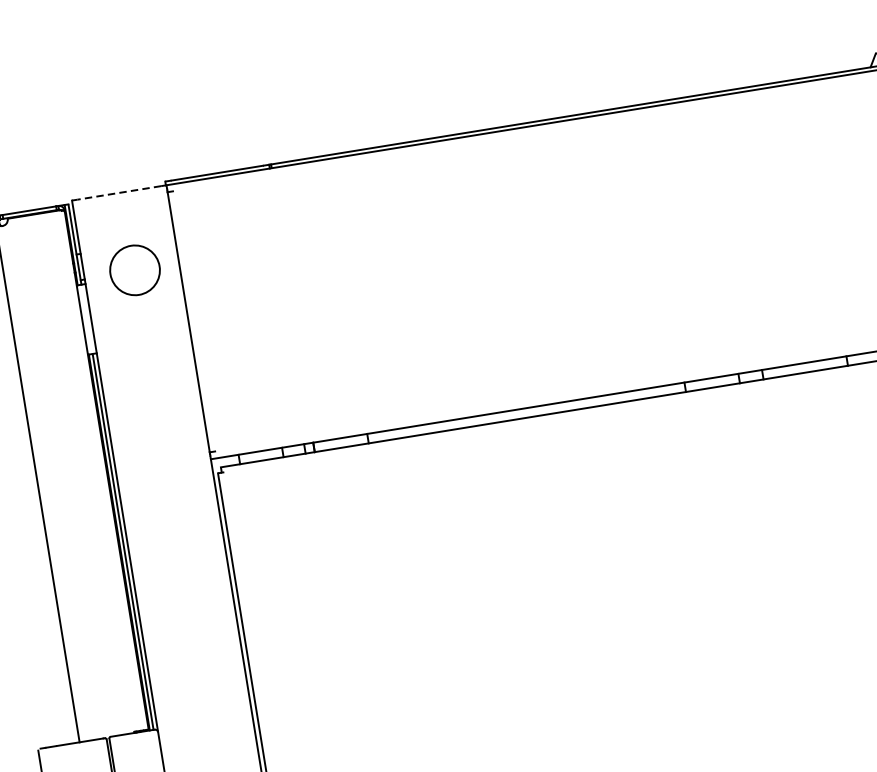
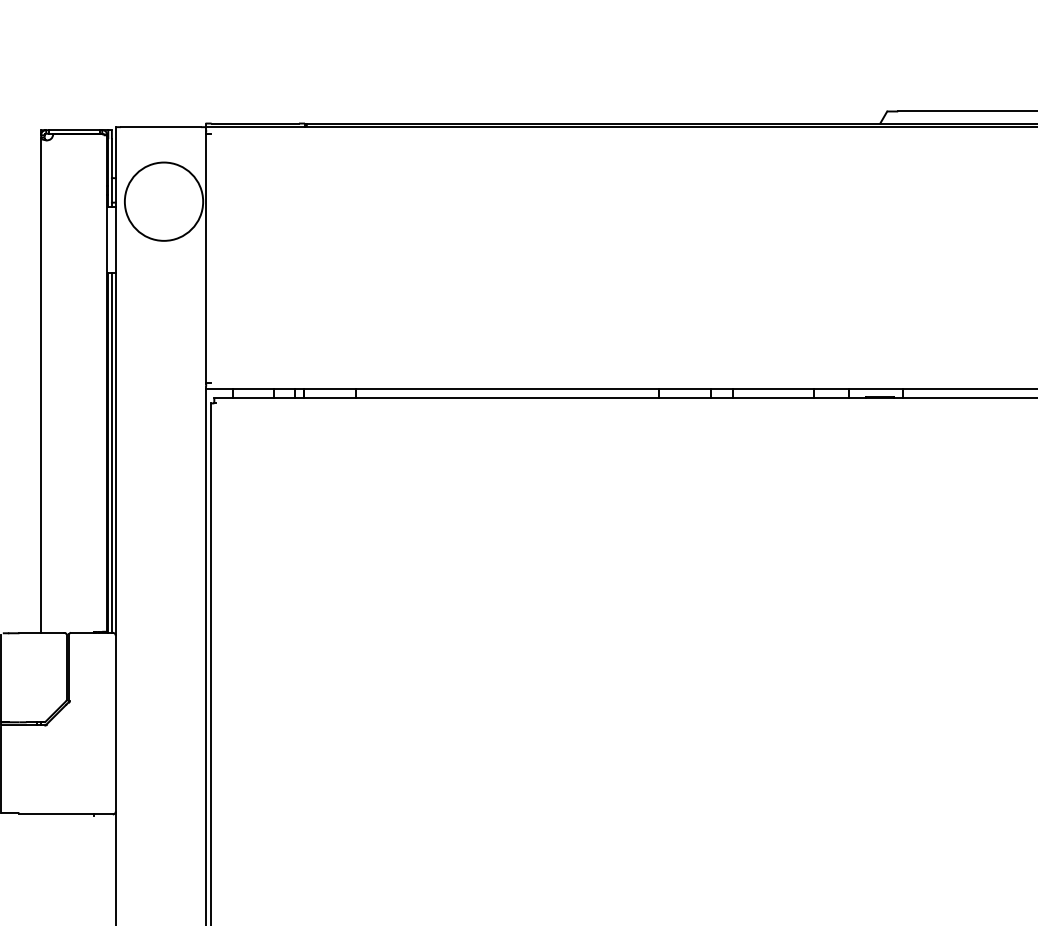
line: (118, 193) -> (160, 127), dashed -> solid
circle: (134, 270) -> (163, 201), size x1.67

